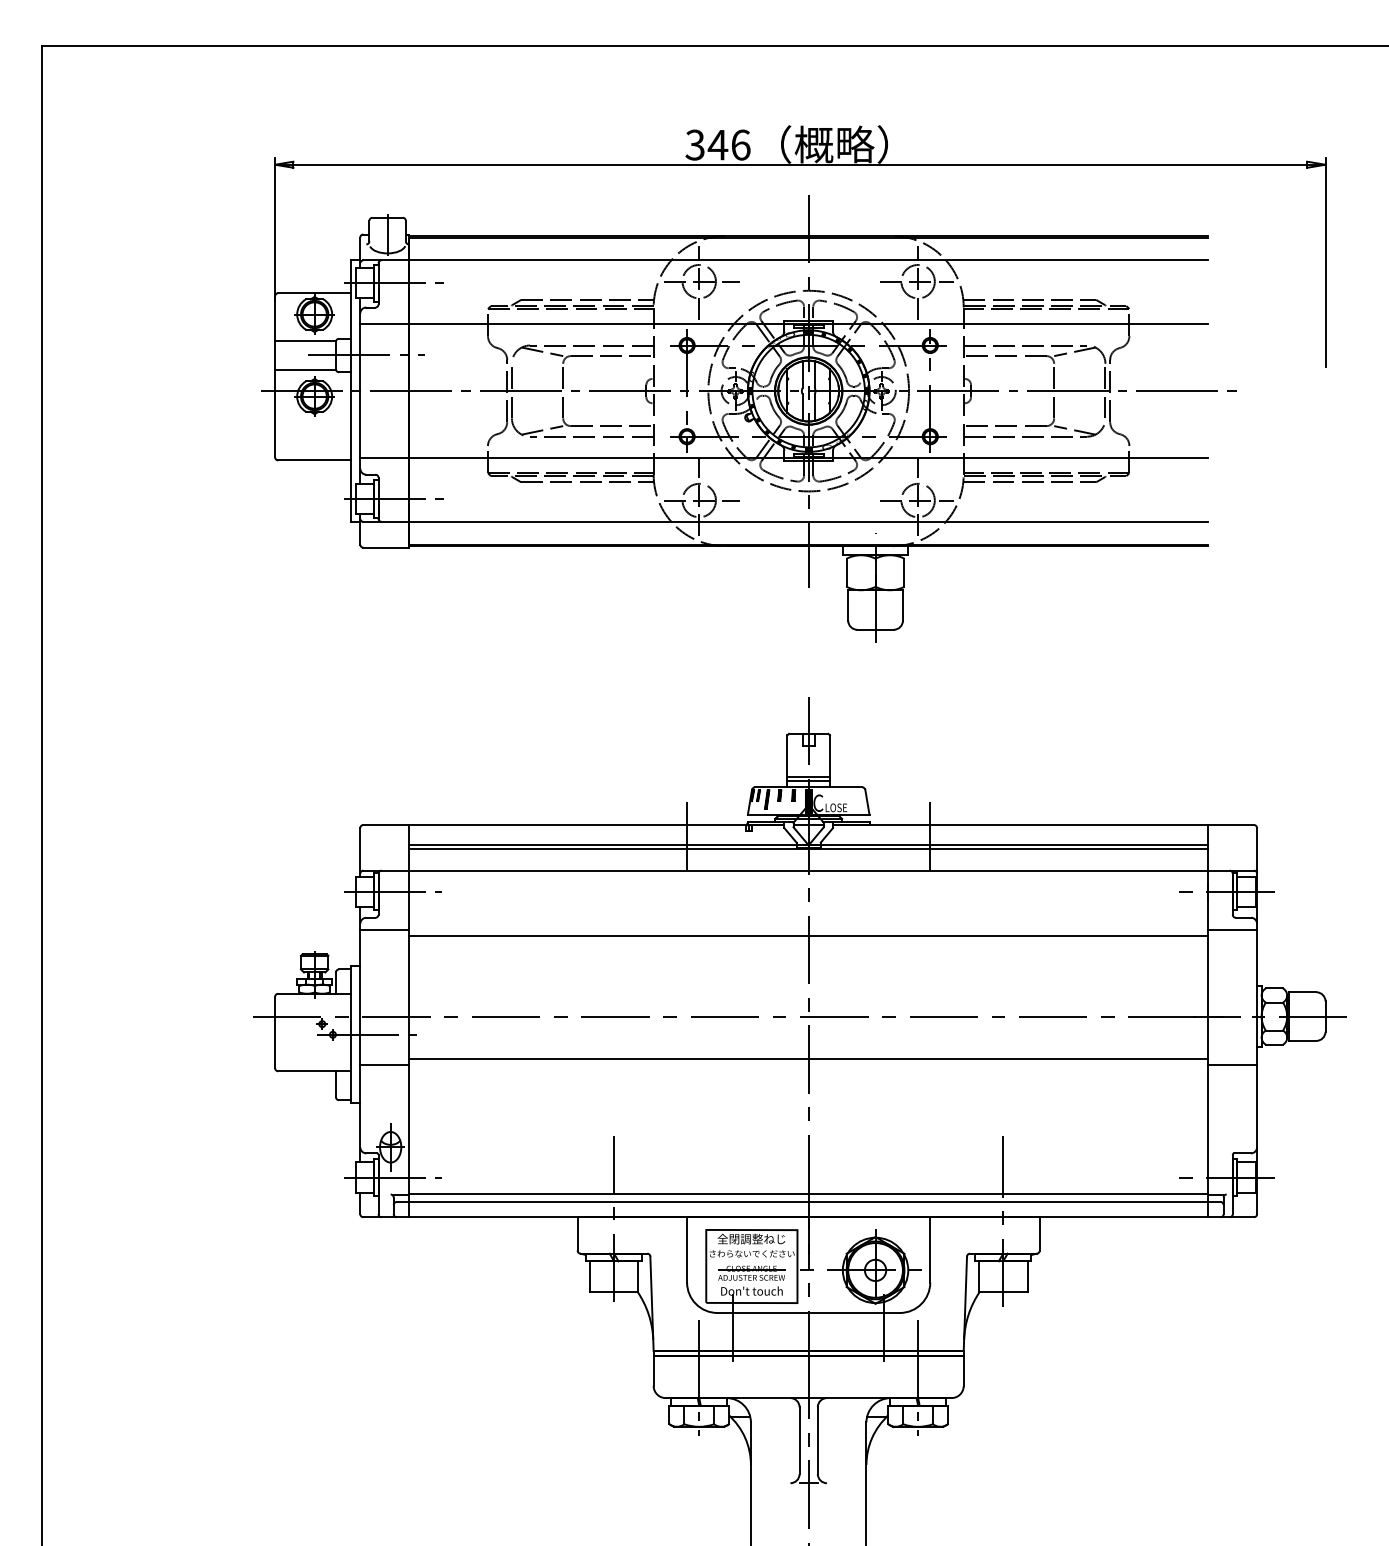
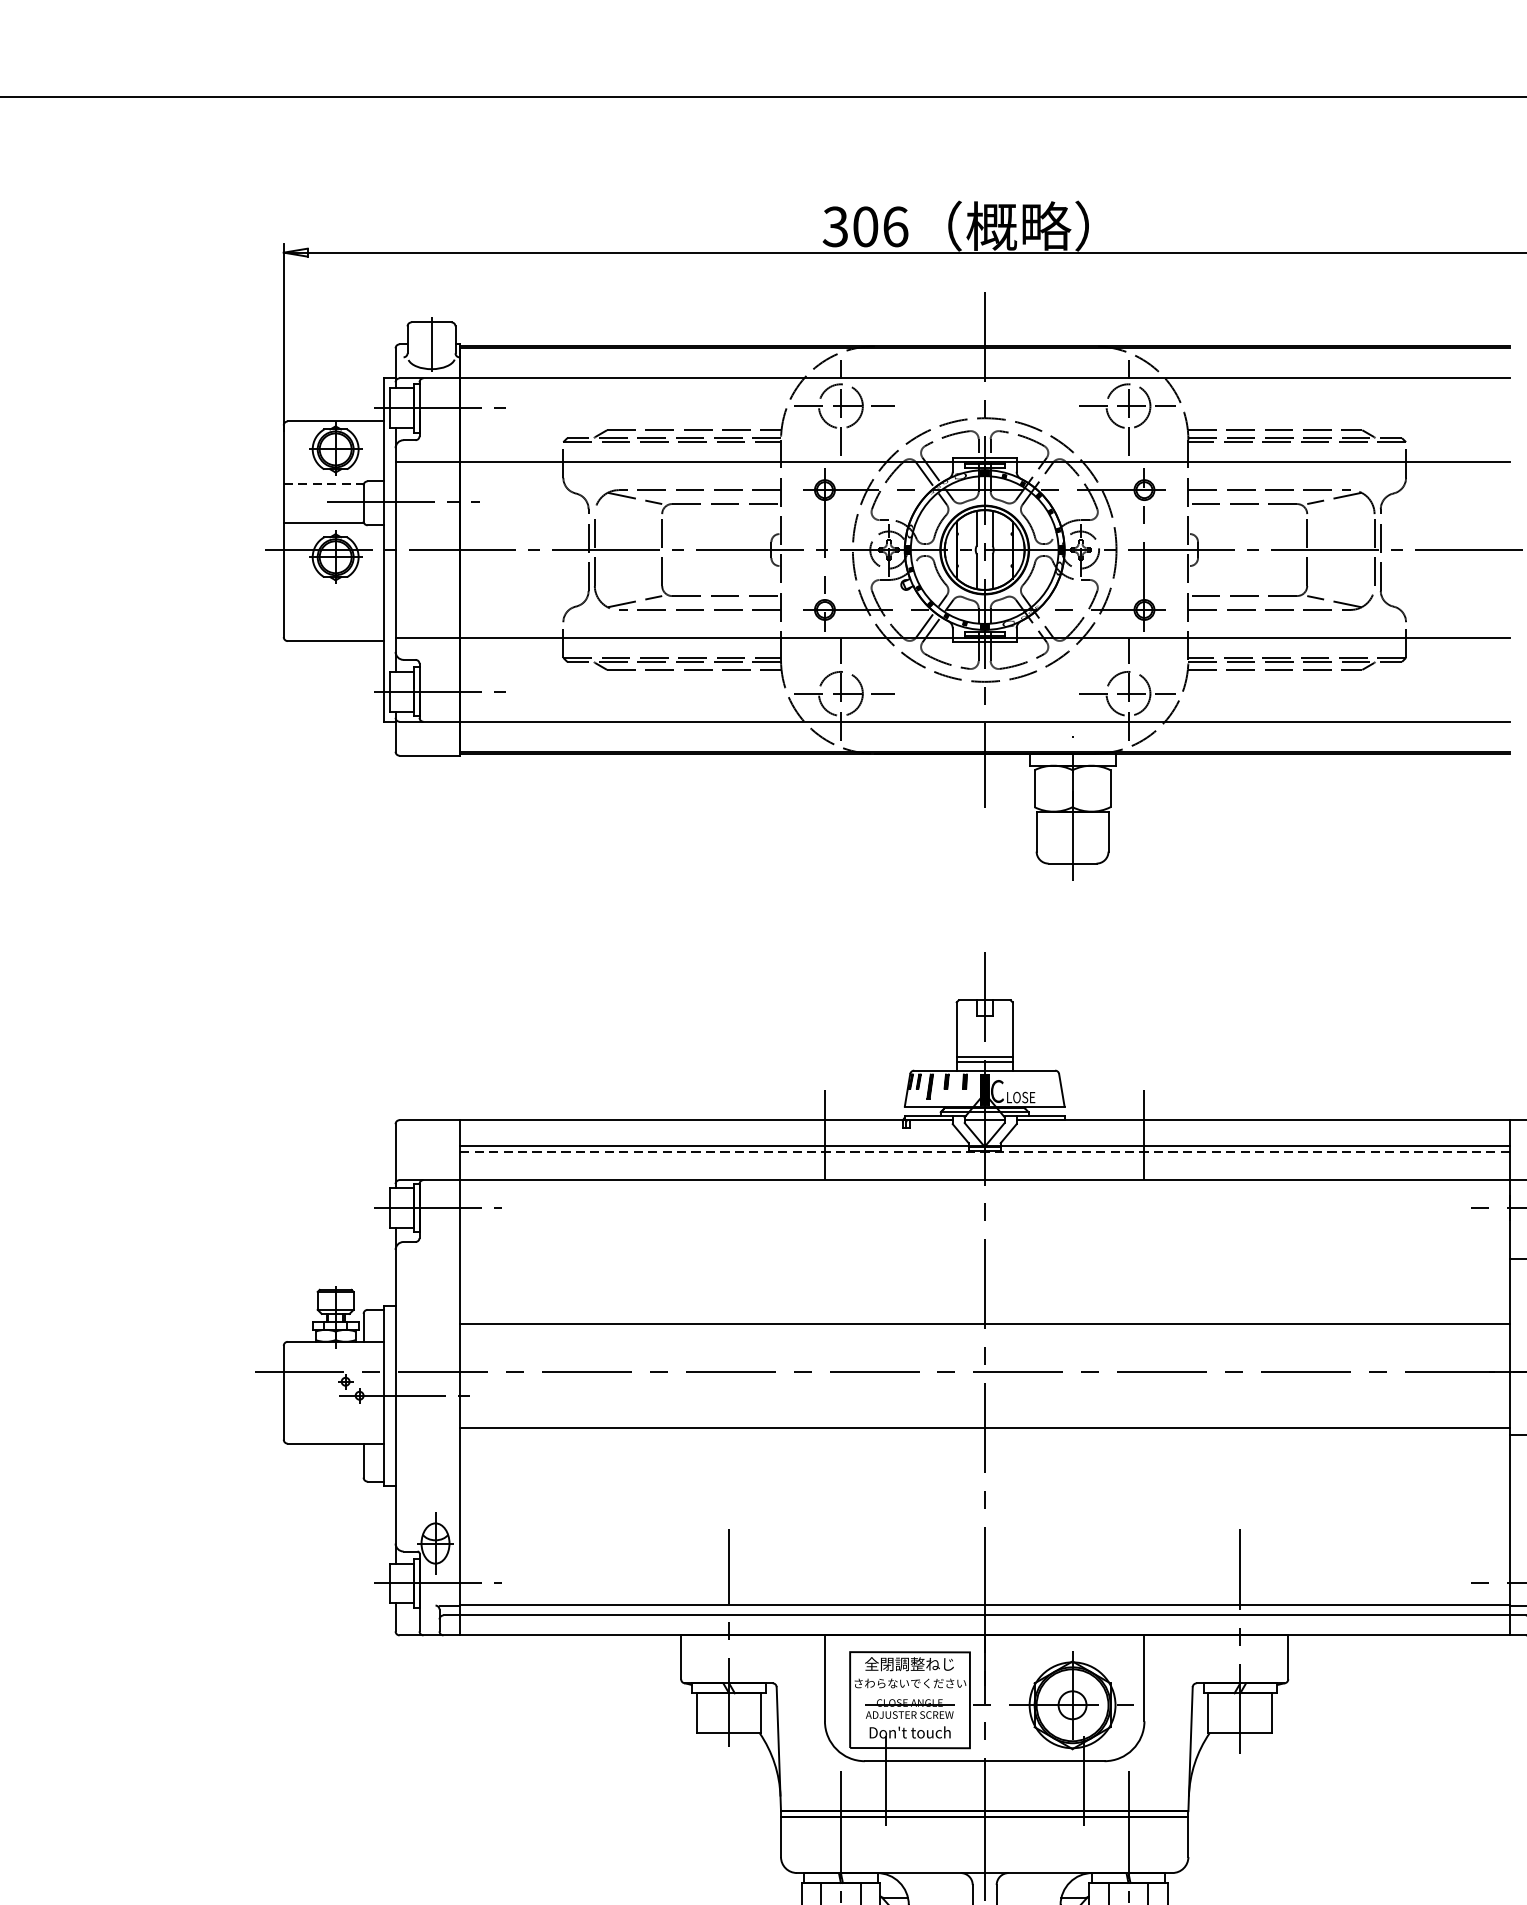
text: (717, 144) -> (864, 226), 346 -> 306
line: (305, 340) -> (323, 483), solid -> dashed
line: (808, 849) -> (984, 1152), solid -> dashed
line: (384, 930) -> (427, 1258), removed
line: (808, 936) -> (984, 1324), moved
line: (384, 1064) -> (427, 1434), removed

